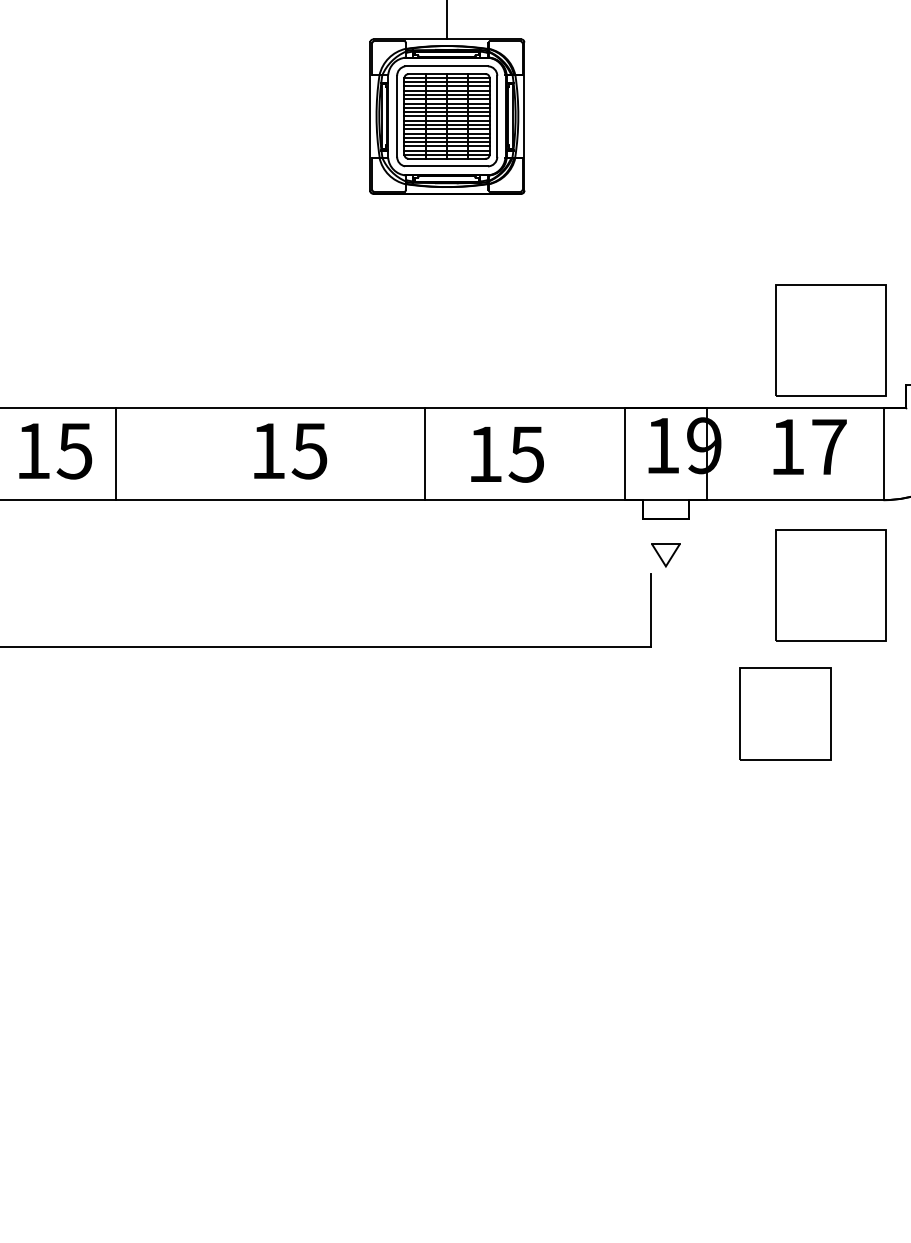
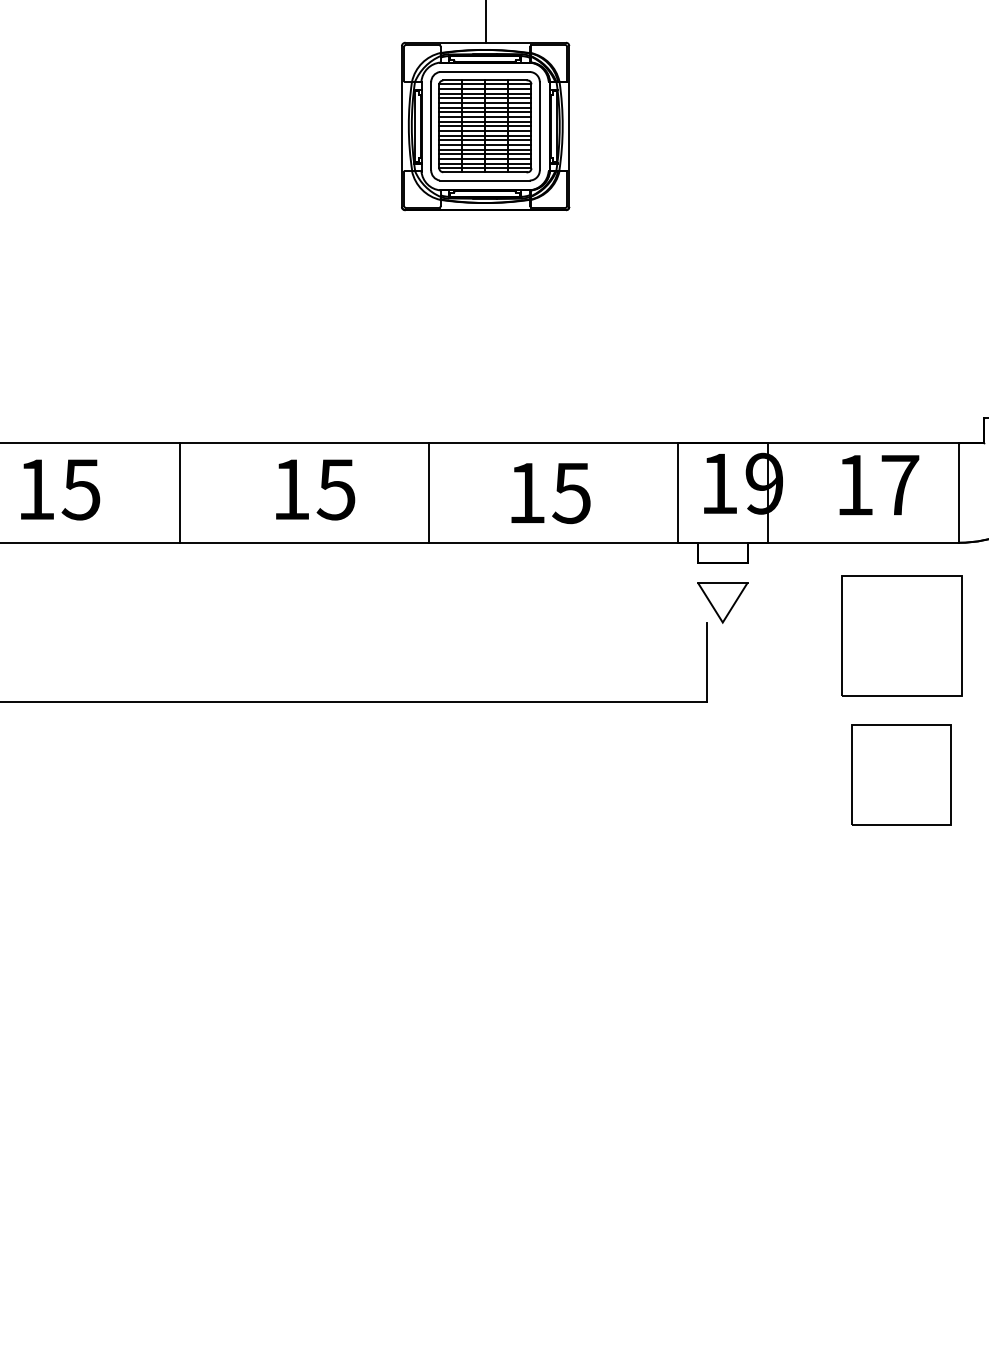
part: (830, 340) -> (901, 369), removed
line: (115, 453) -> (179, 492), moved
line: (425, 453) -> (428, 492), moved
part: (665, 555) -> (722, 602), size x1.67
part: (785, 713) -> (901, 774), moved

